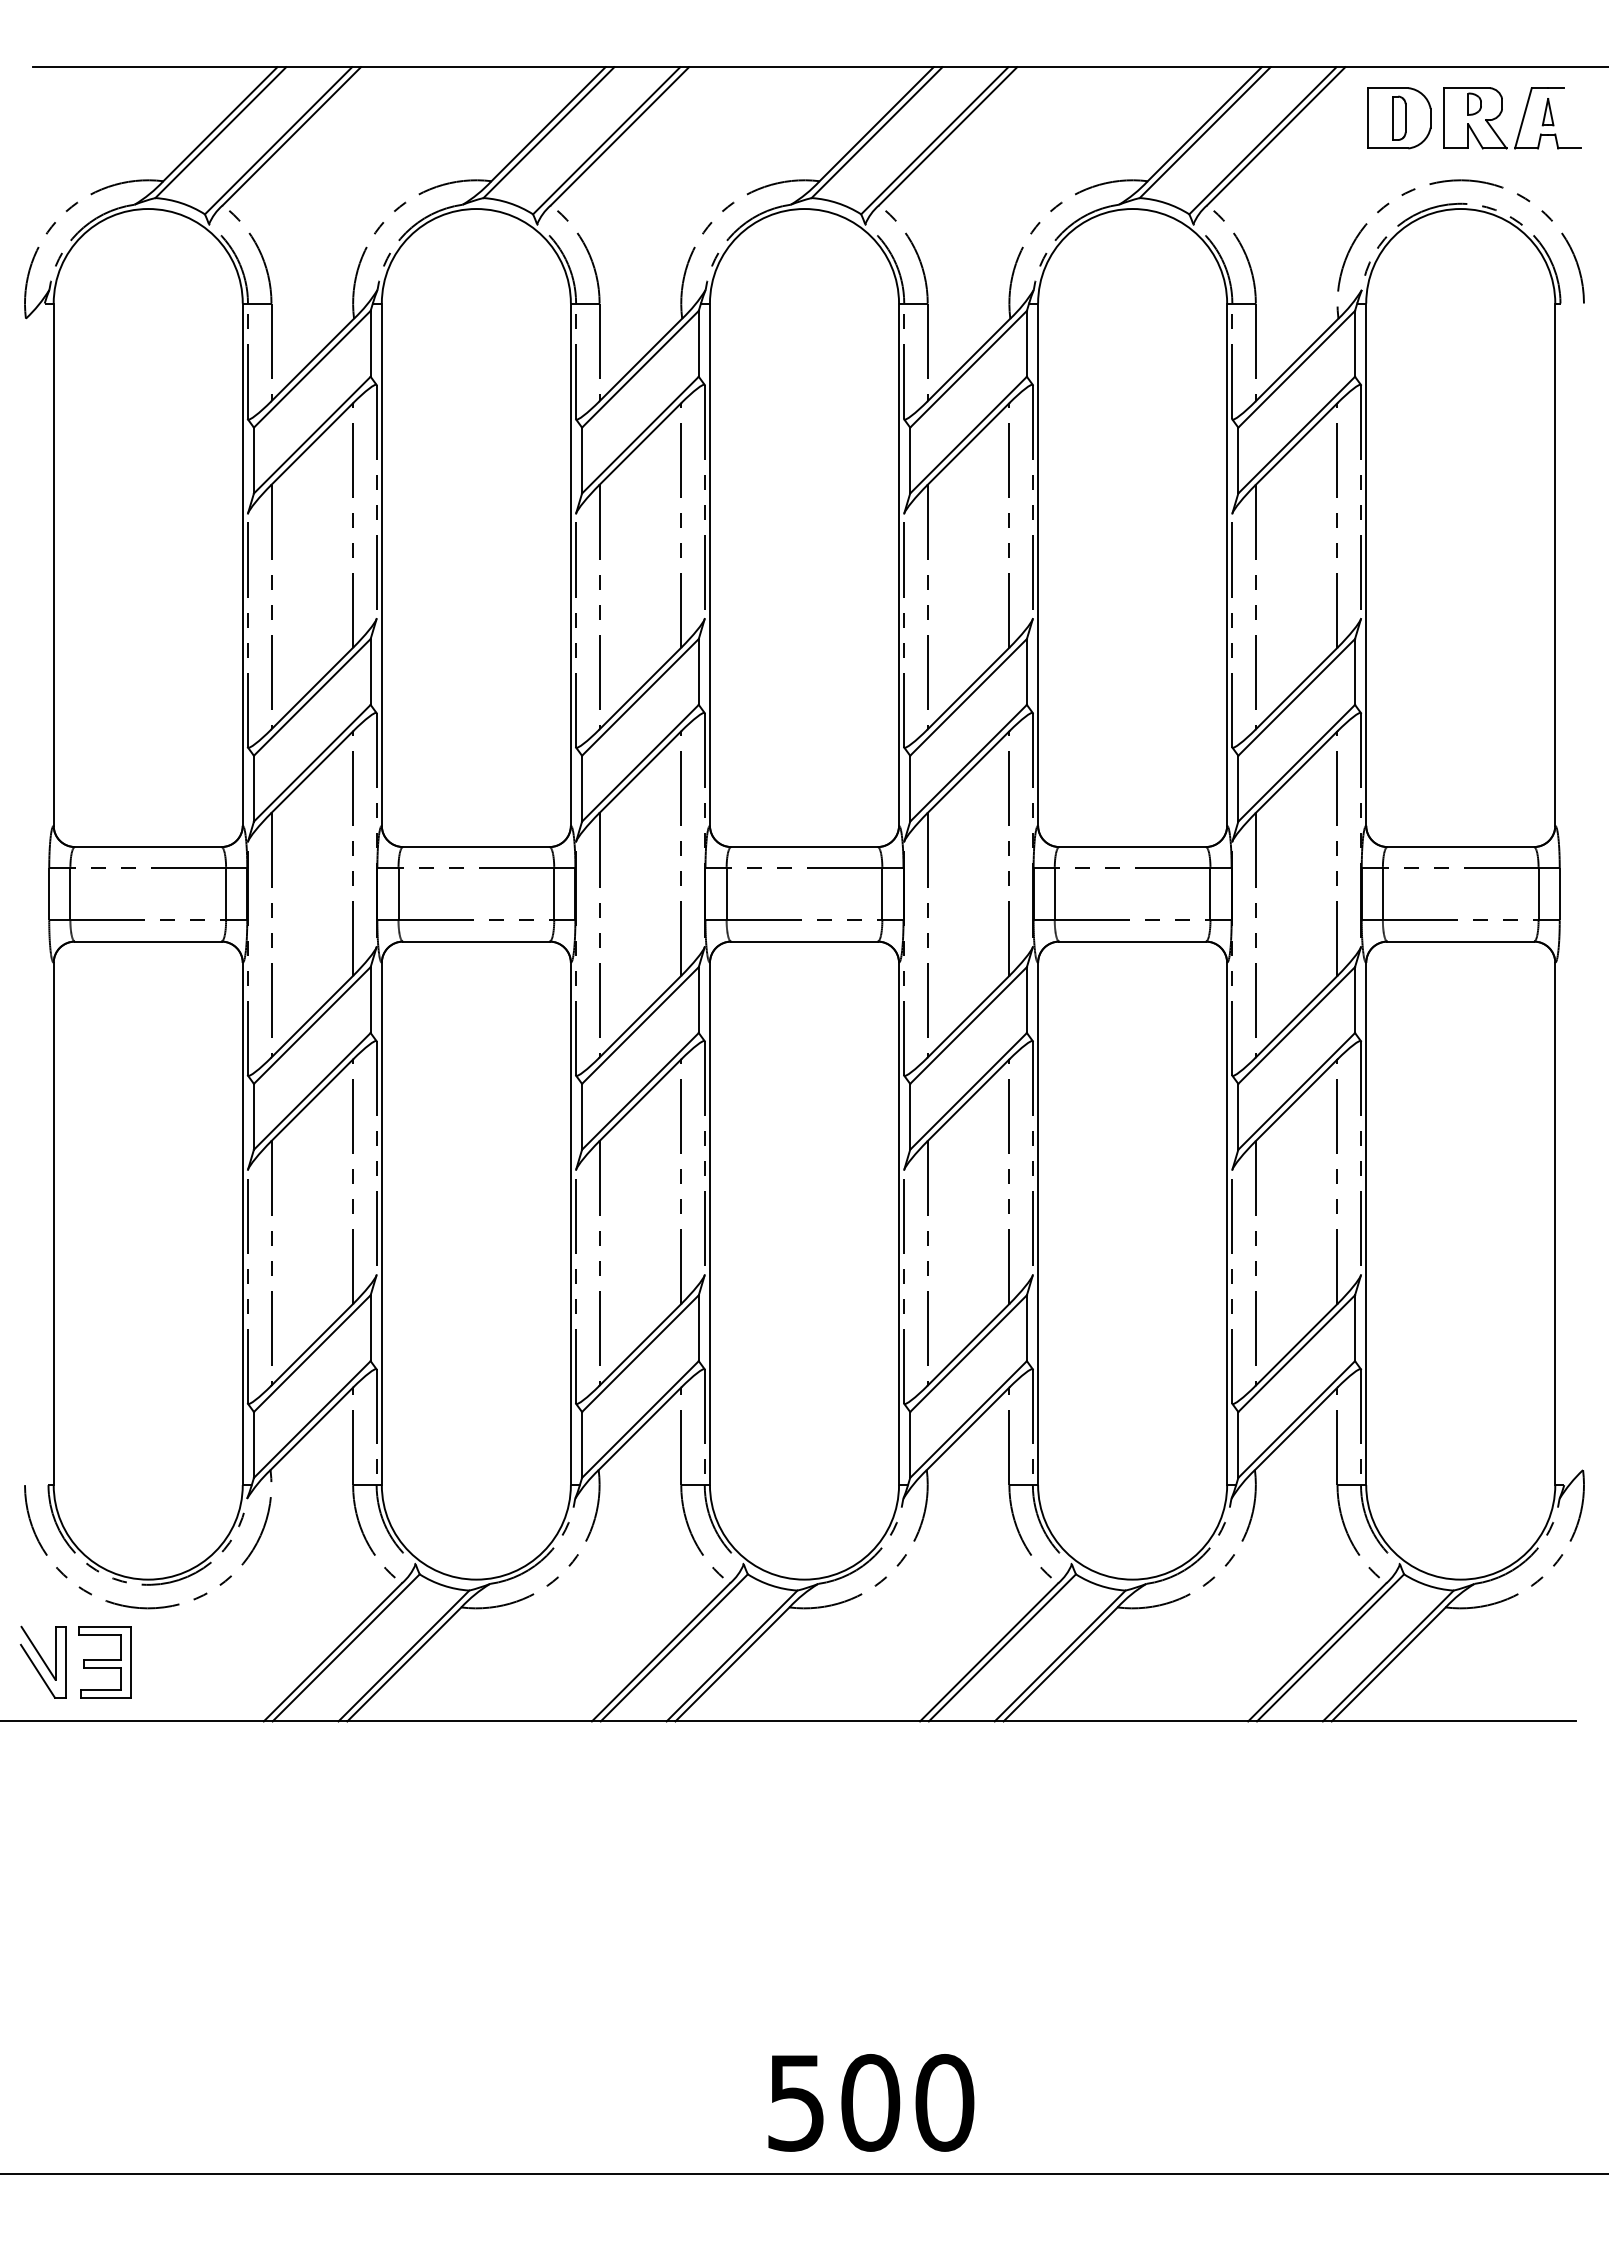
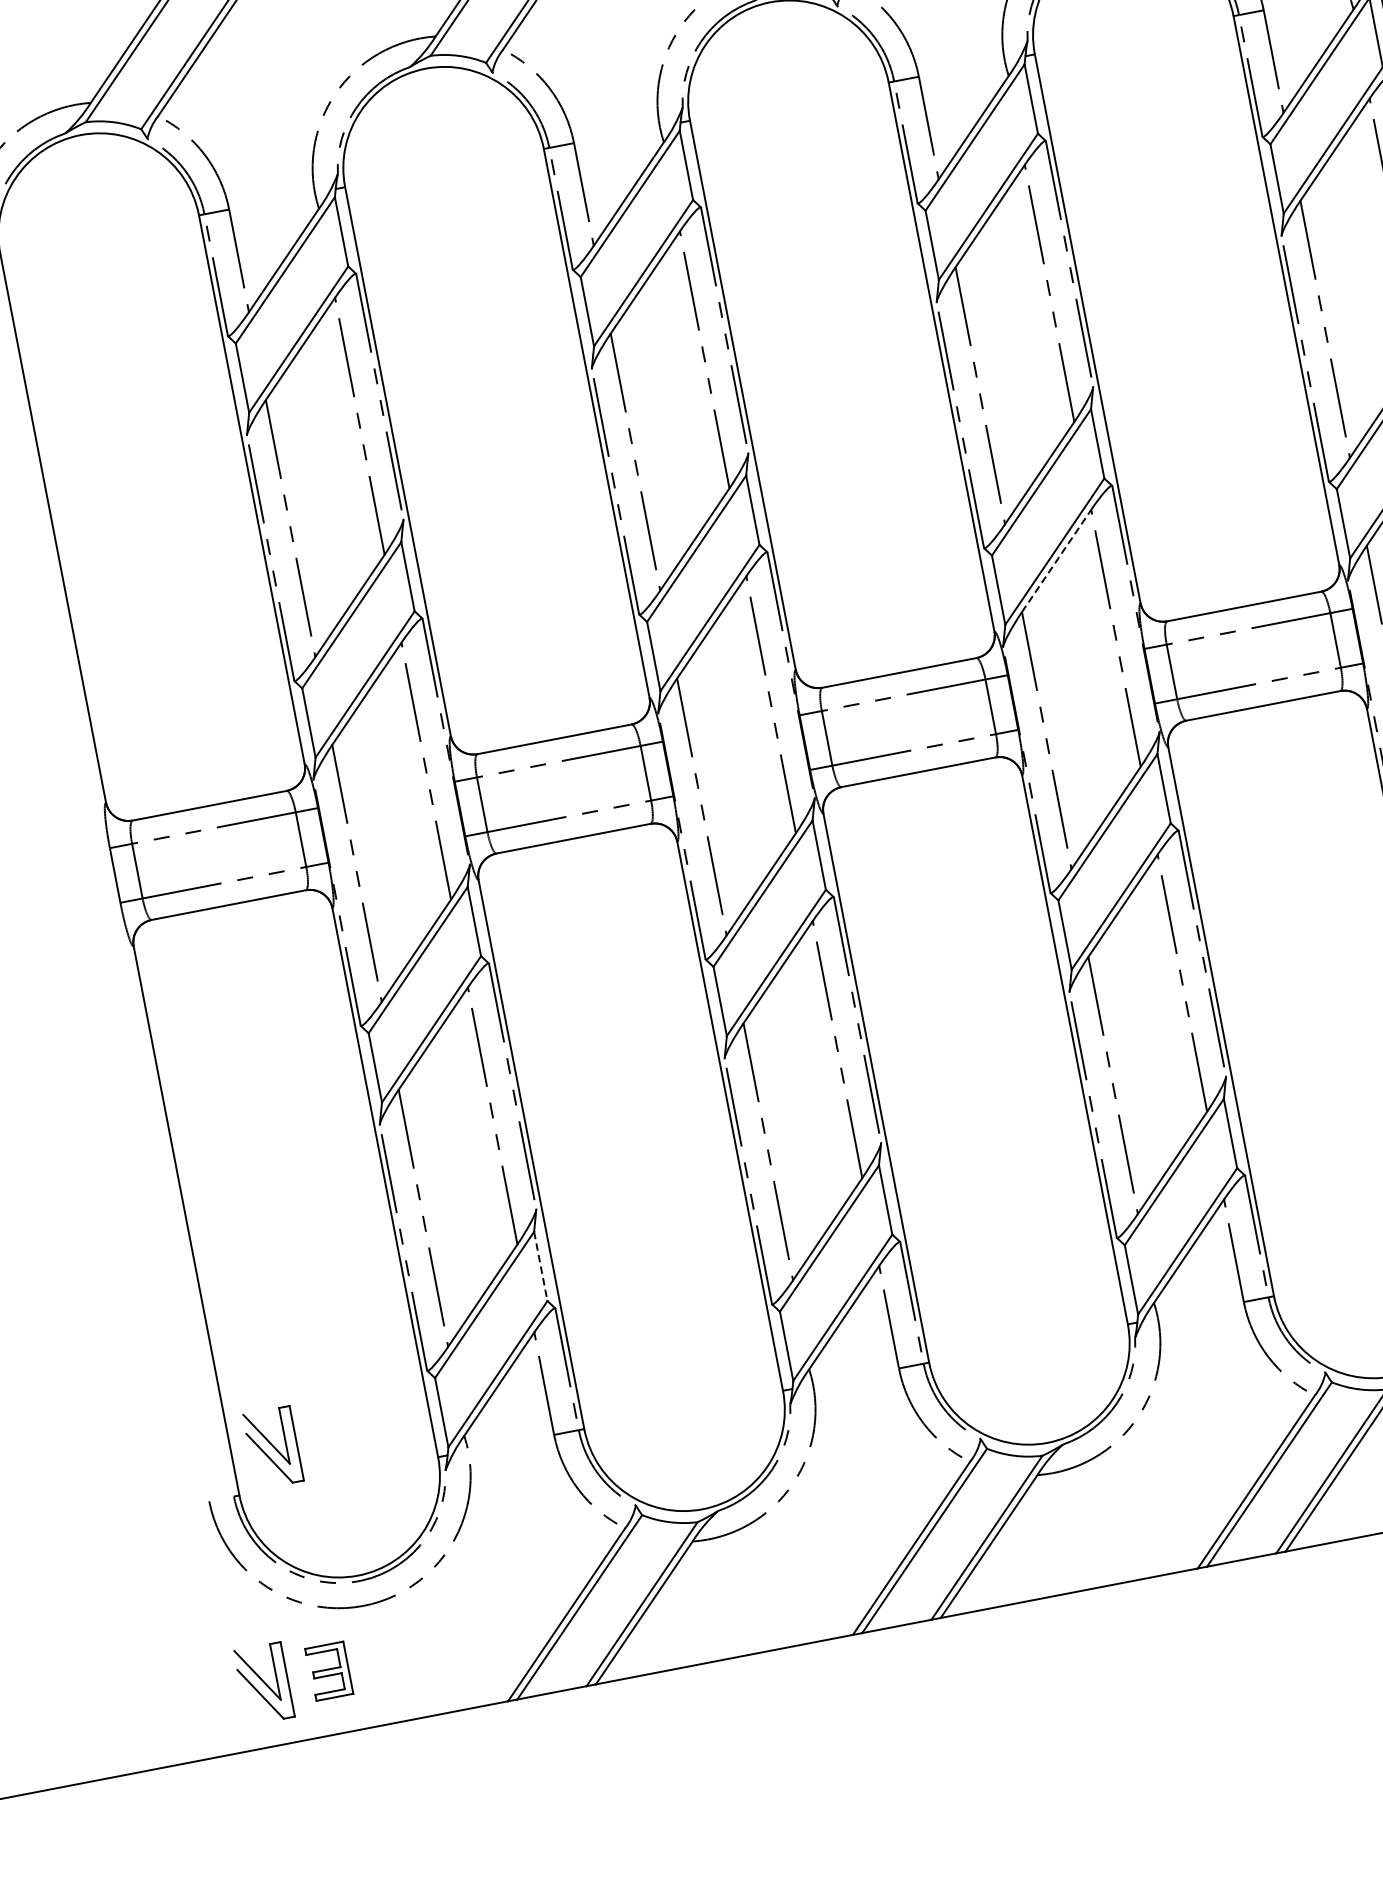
line: (968, 772) -> (1056, 561), solid -> dashed
line: (370, 1328) -> (540, 1266), solid -> dashed
part: (93, 1446) -> (273, 1446), added
part: (104, 1662) -> (328, 1671), size x0.7

